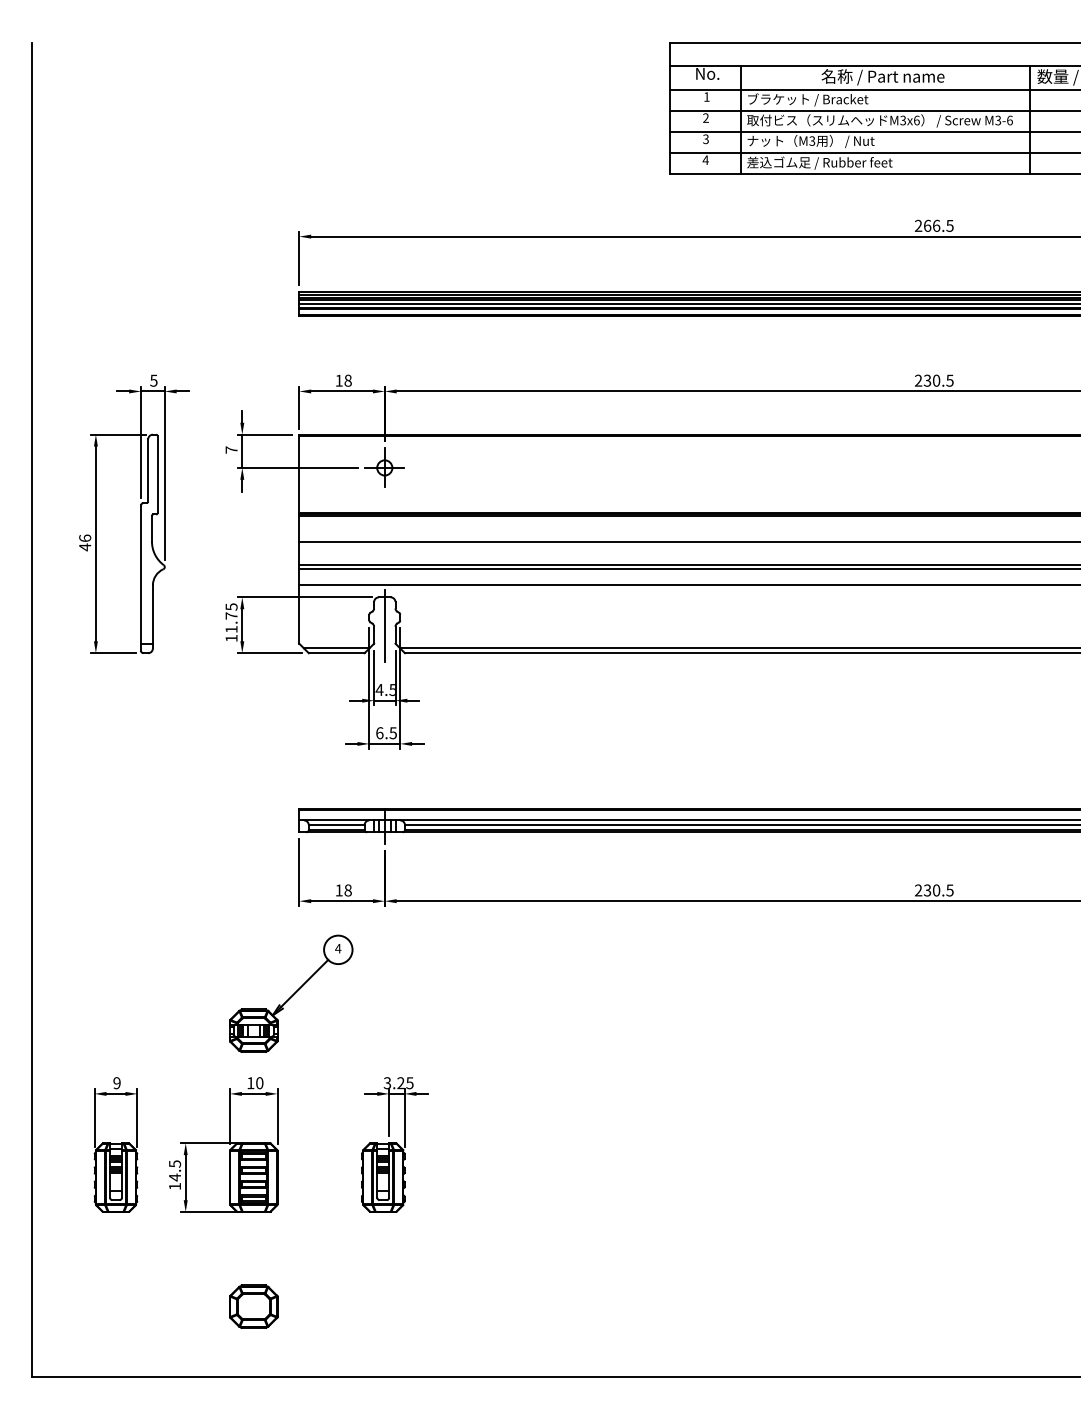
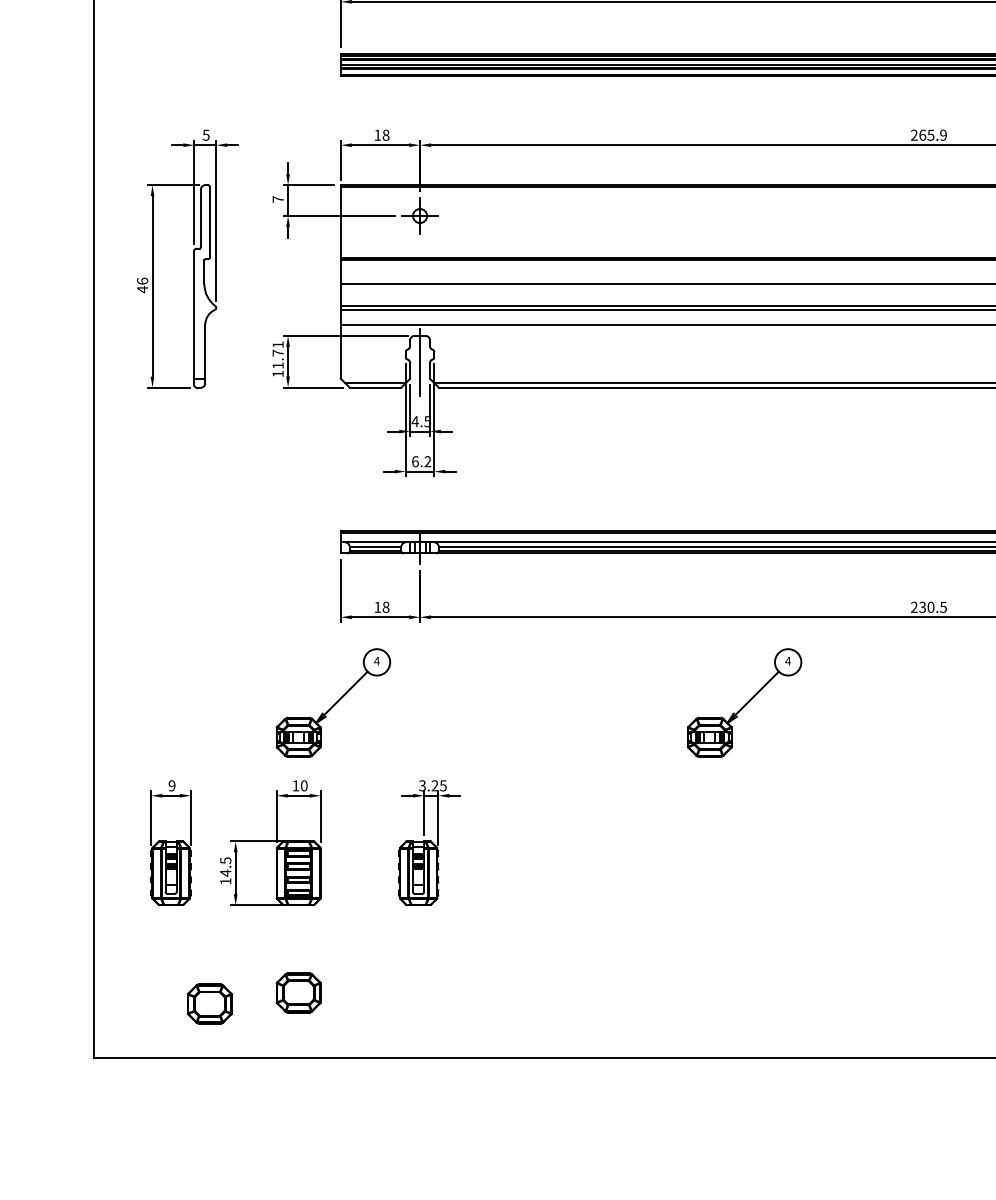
text: (938, 380) -> (932, 135), 230.5 -> 265.9
text: (231, 606) -> (278, 344), 11.75 -> 11.71
text: (392, 733) -> (427, 461), 6.5 -> 6.2
part: (735, 993) -> (744, 702), added
part: (157, 1318) -> (209, 1003), added

